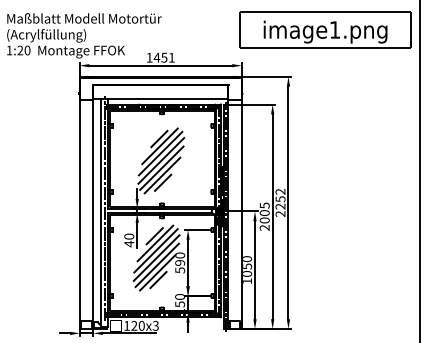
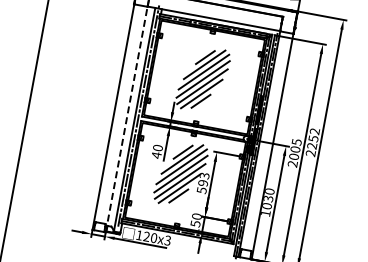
line: (93, 214) -> (126, 119), solid -> dashed
text: (180, 255) -> (204, 175), 590 -> 593
text: (247, 266) -> (268, 198), 1050 -> 1030

